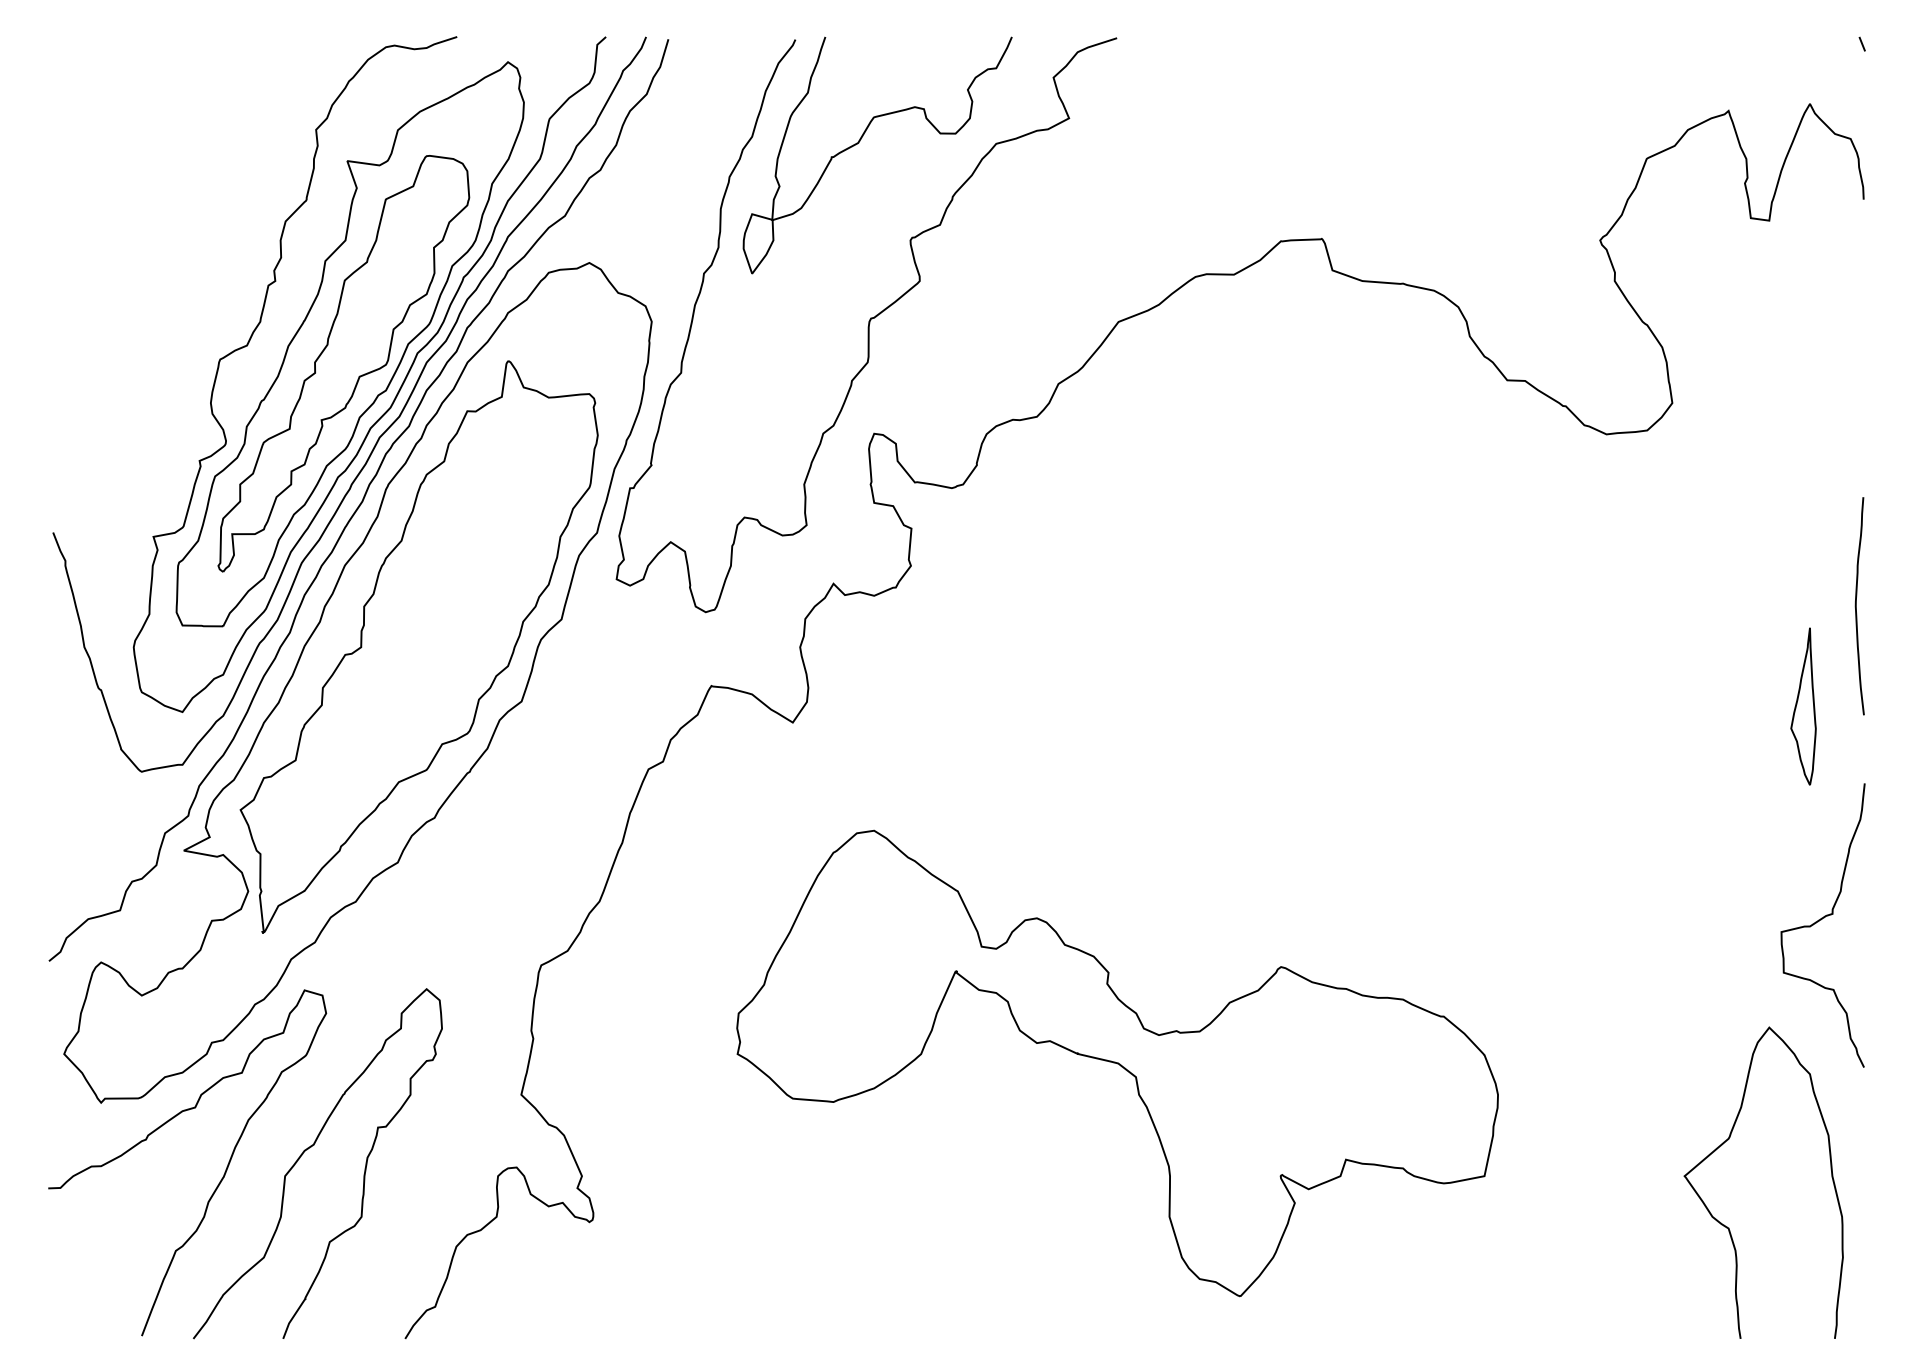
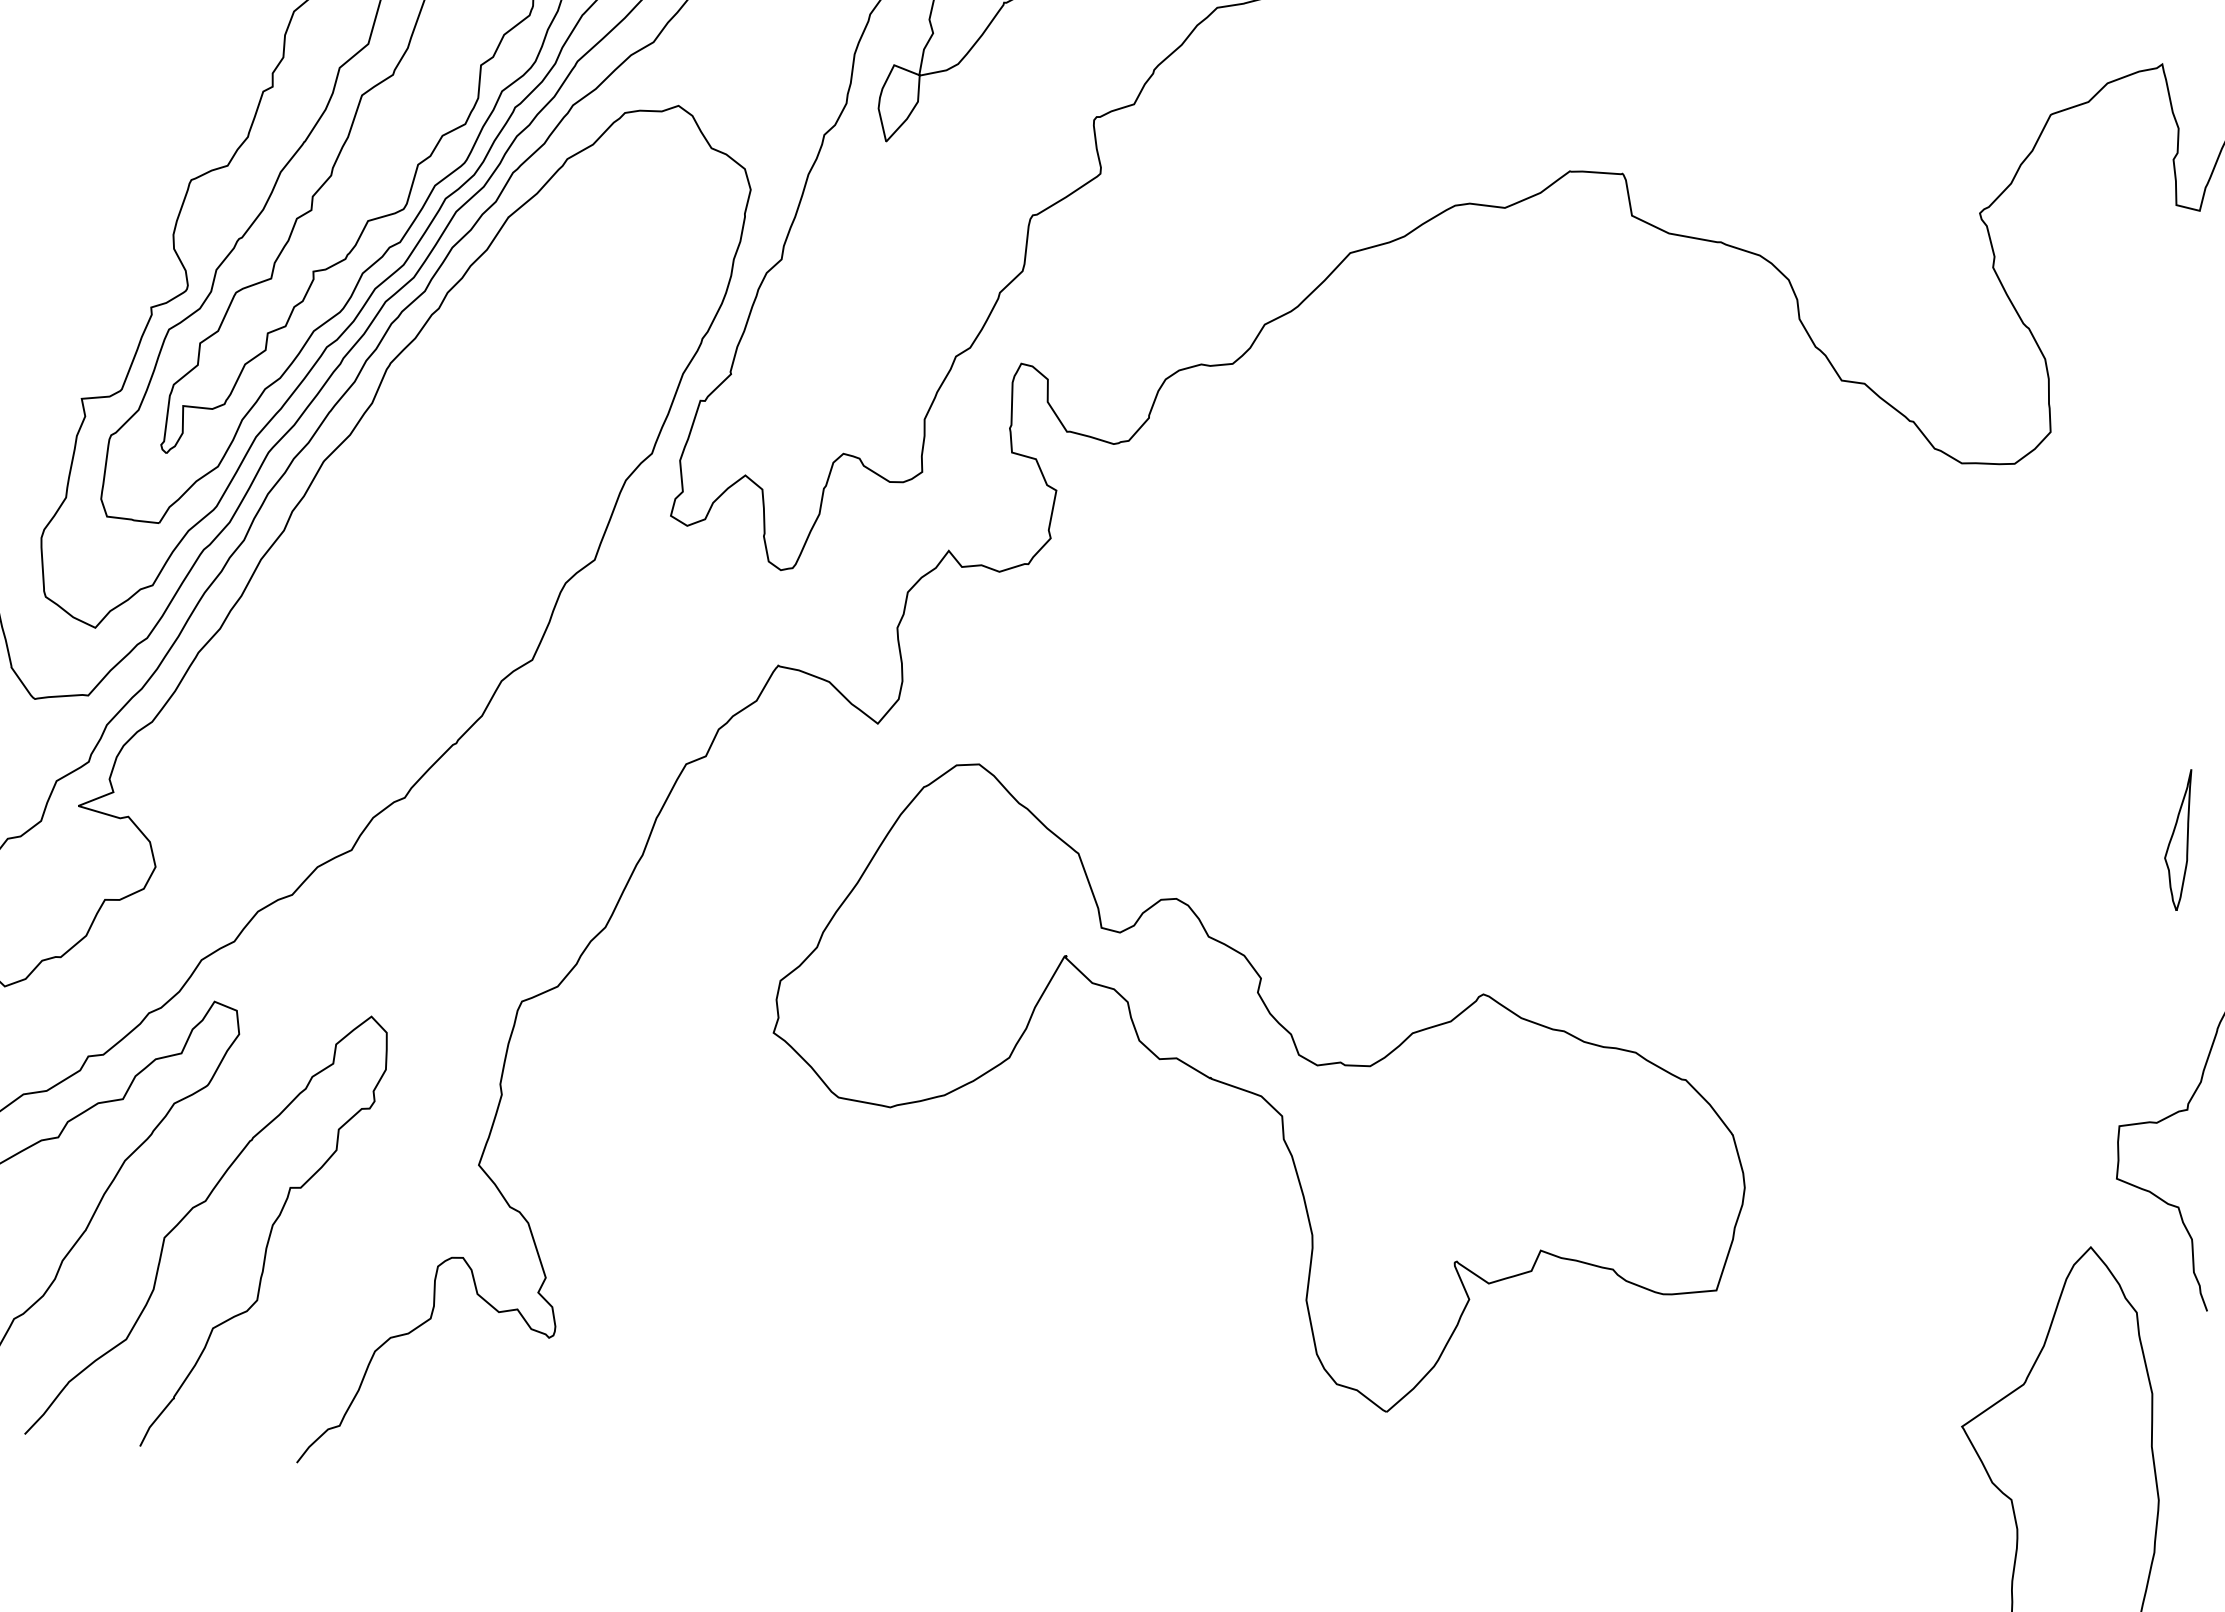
part: (418, 646) -> (407, 575), removed
part: (1803, 706) -> (2178, 839), size x0.7
part: (1117, 1063) -> (1260, 1096), moved

